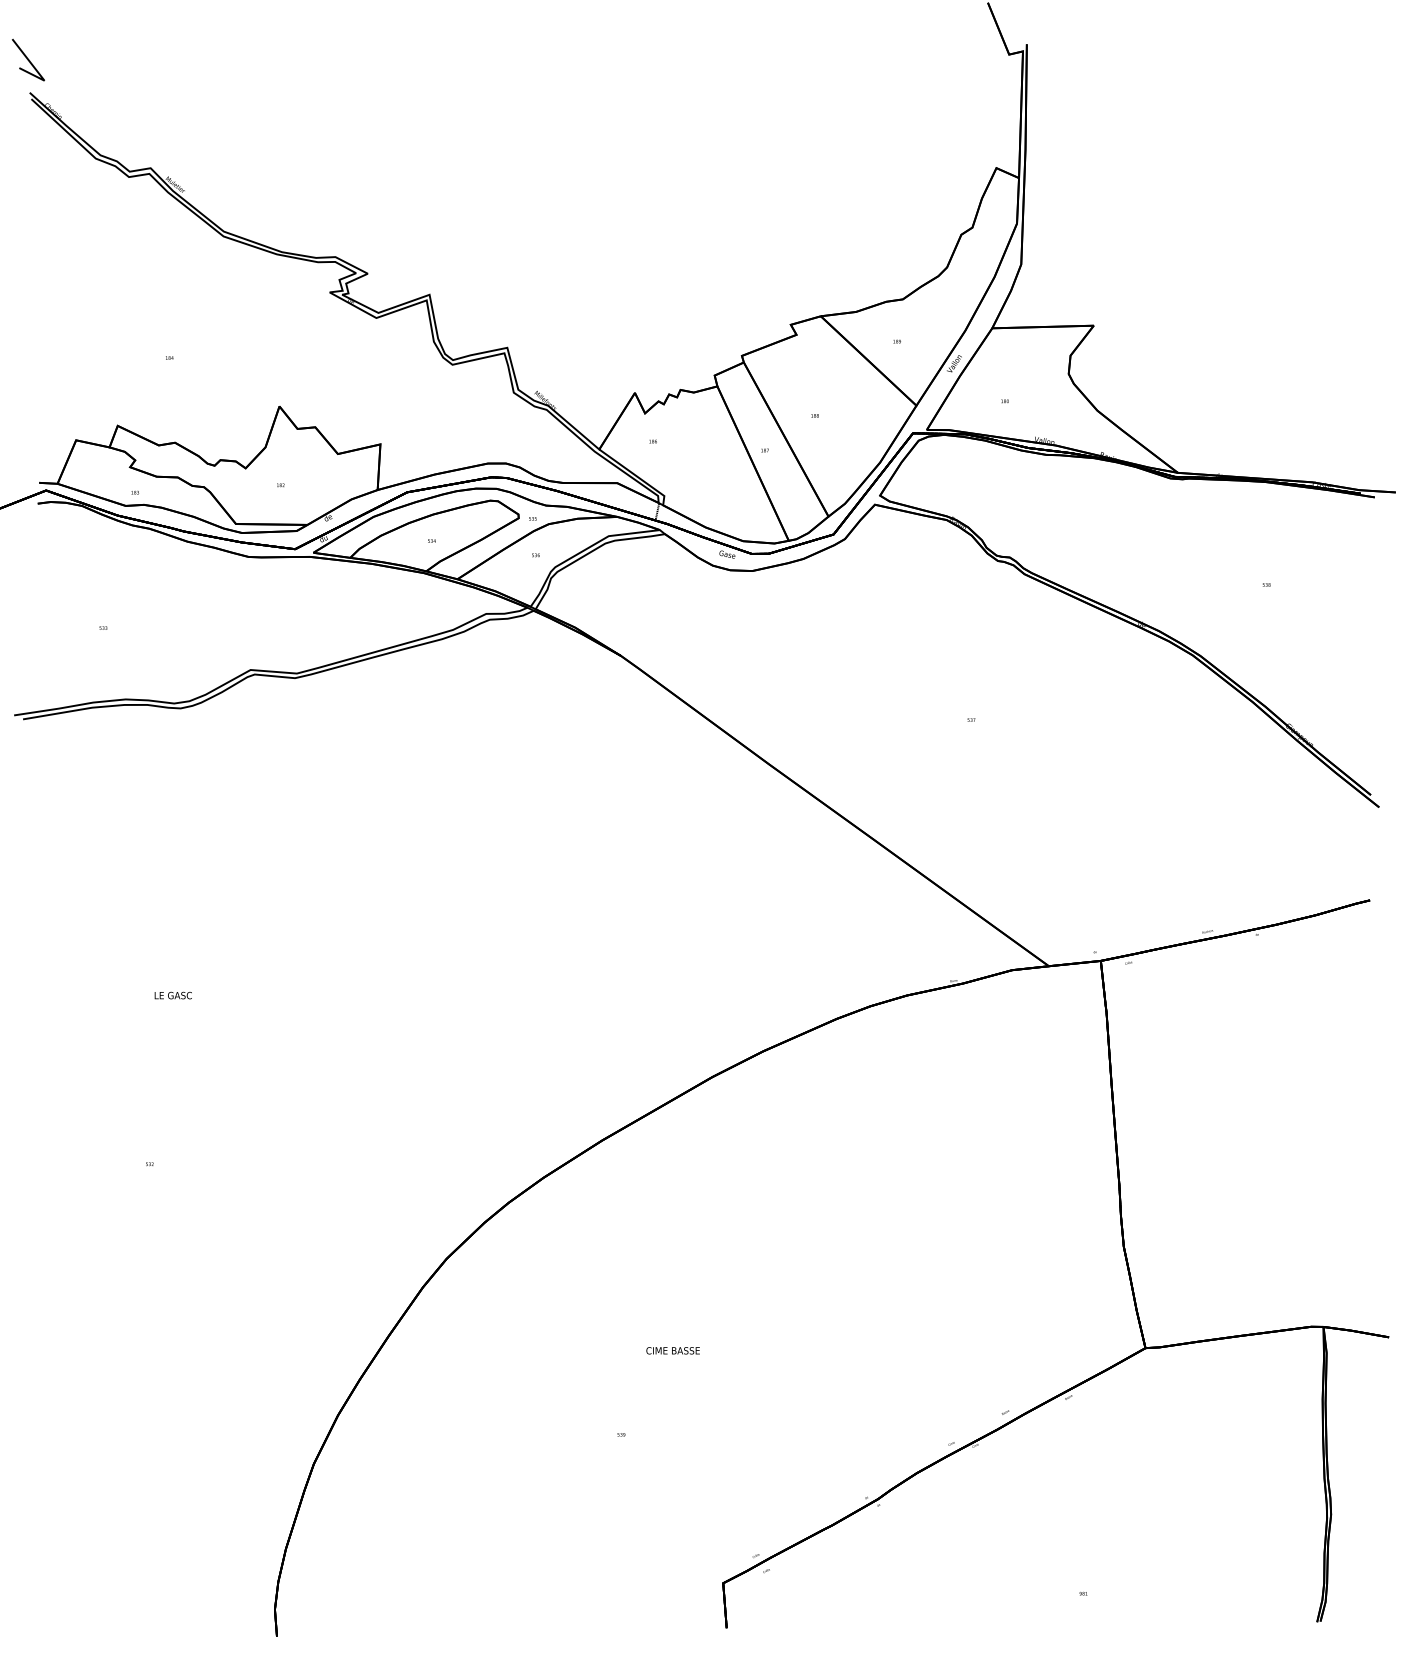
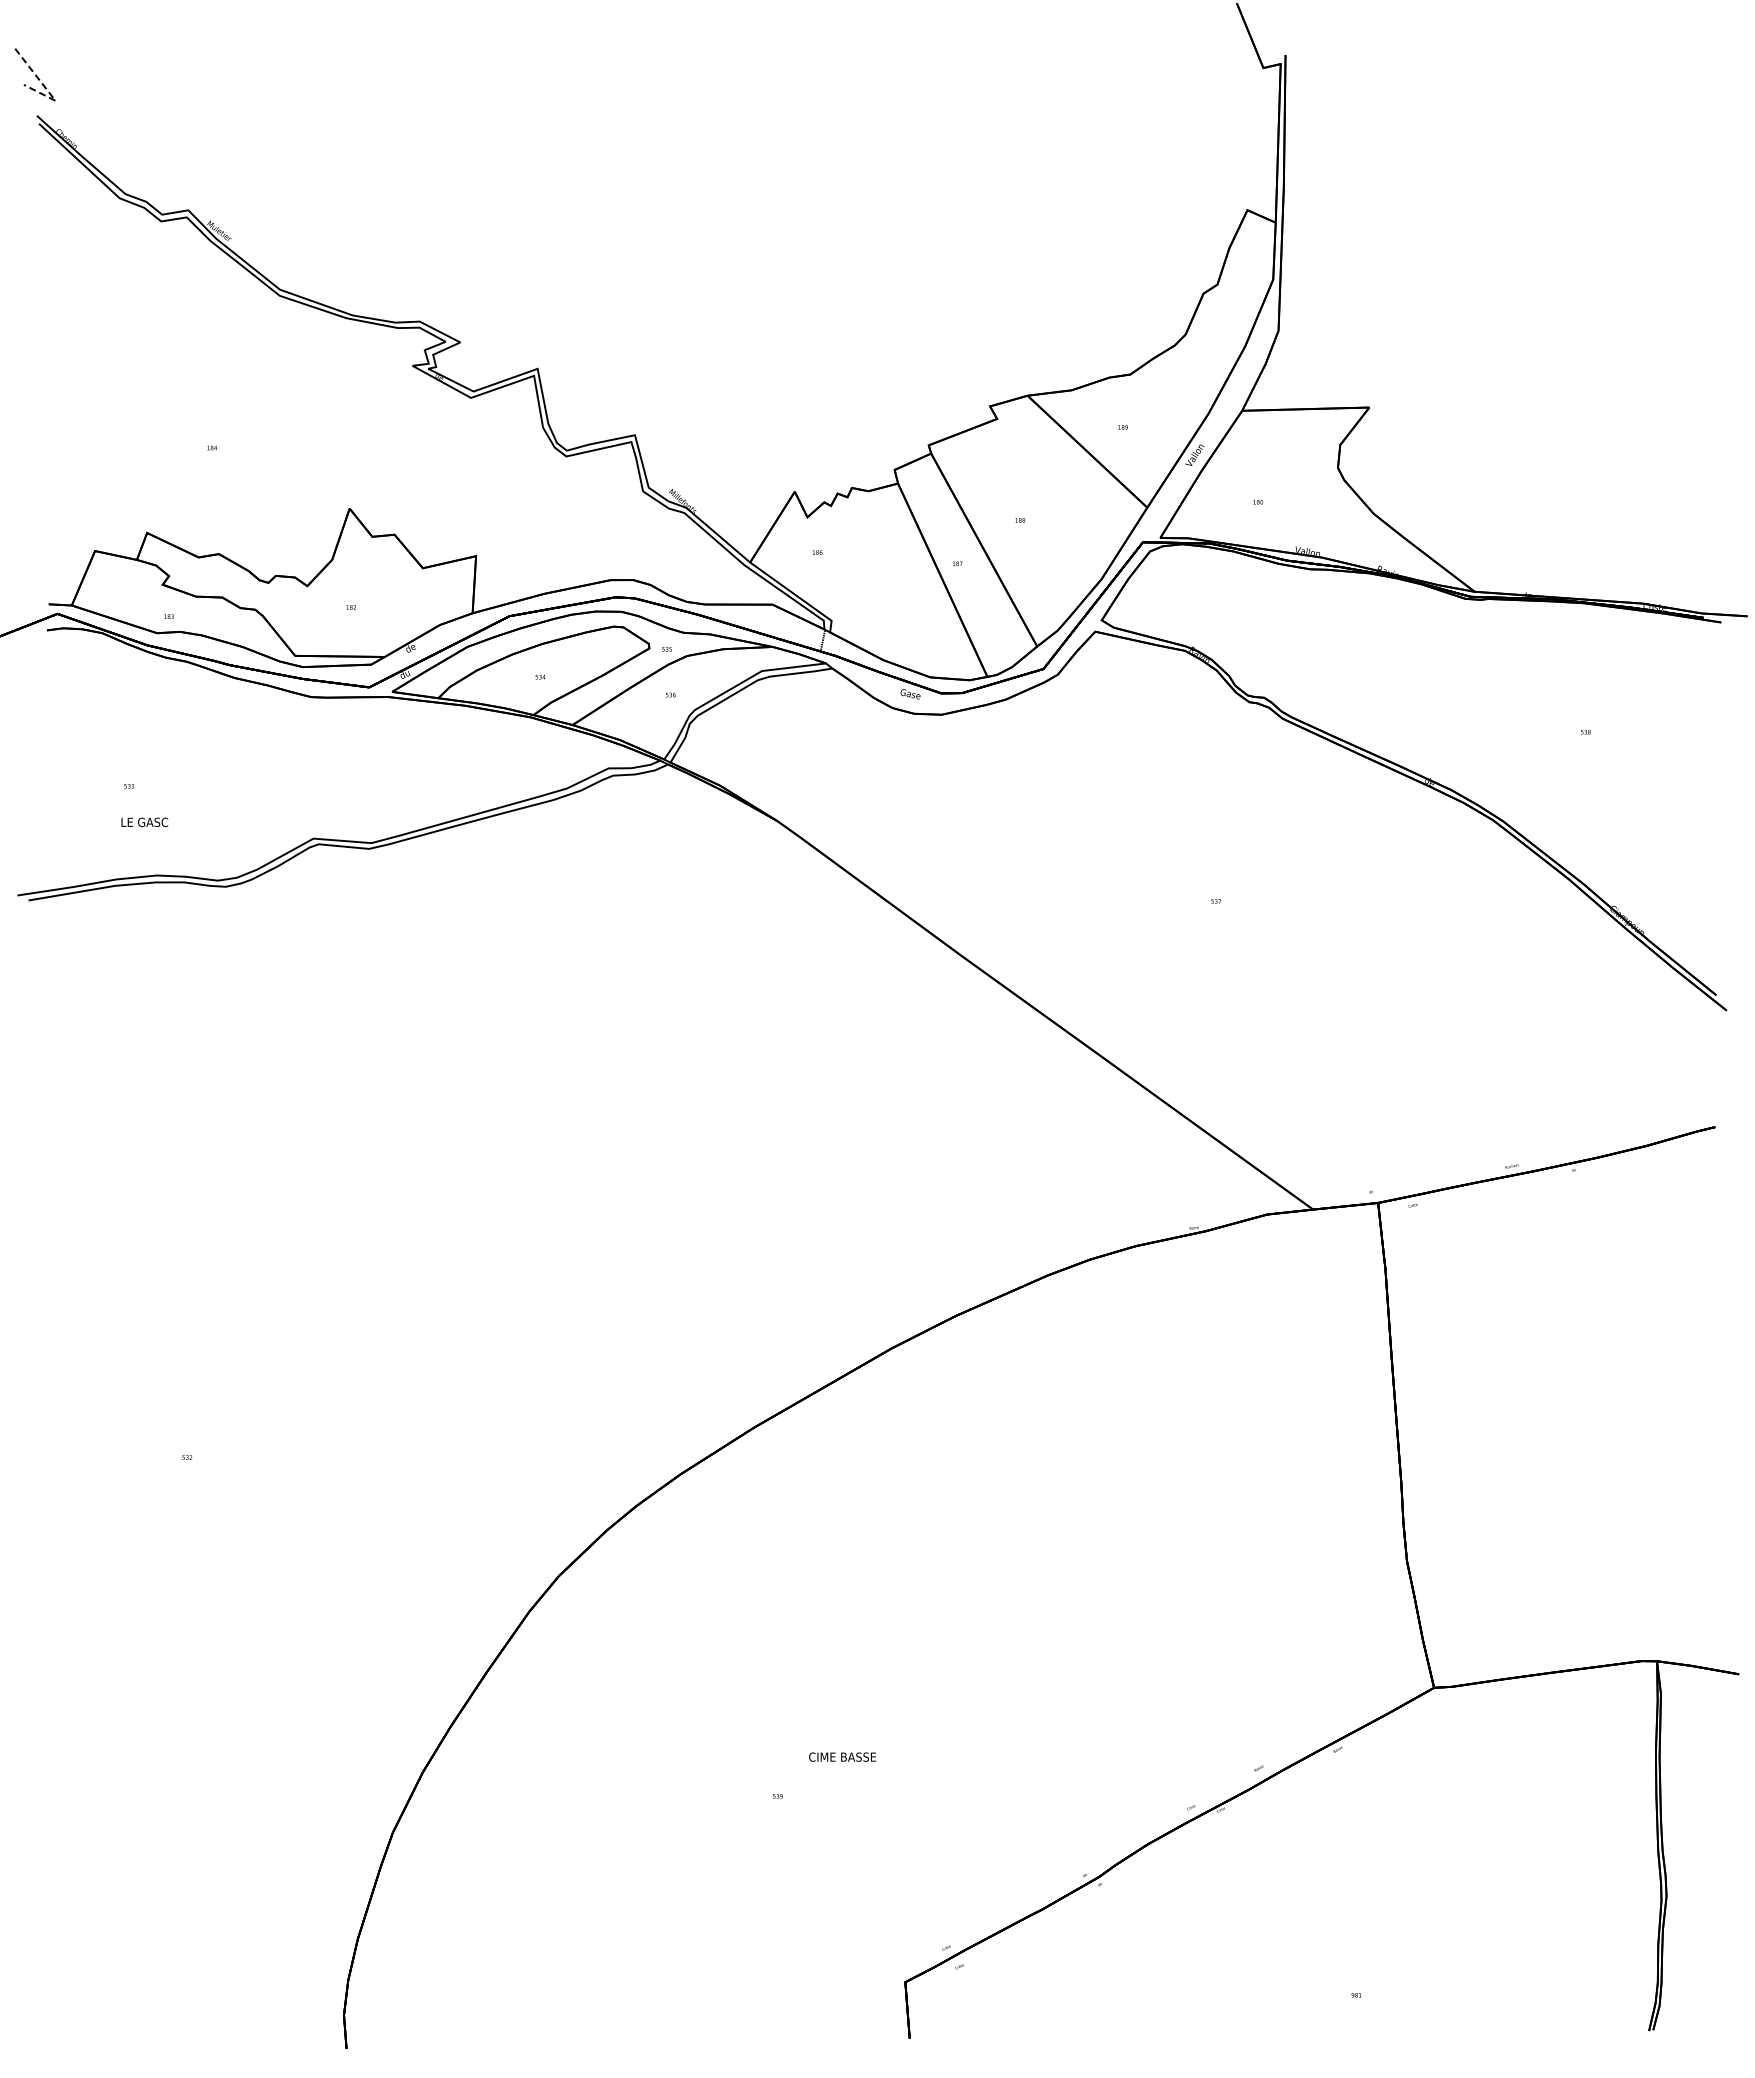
line: (37, 71) -> (46, 89), solid -> dashed
text: (173, 994) -> (144, 821), moved
text: (673, 1350) -> (842, 1756), moved

